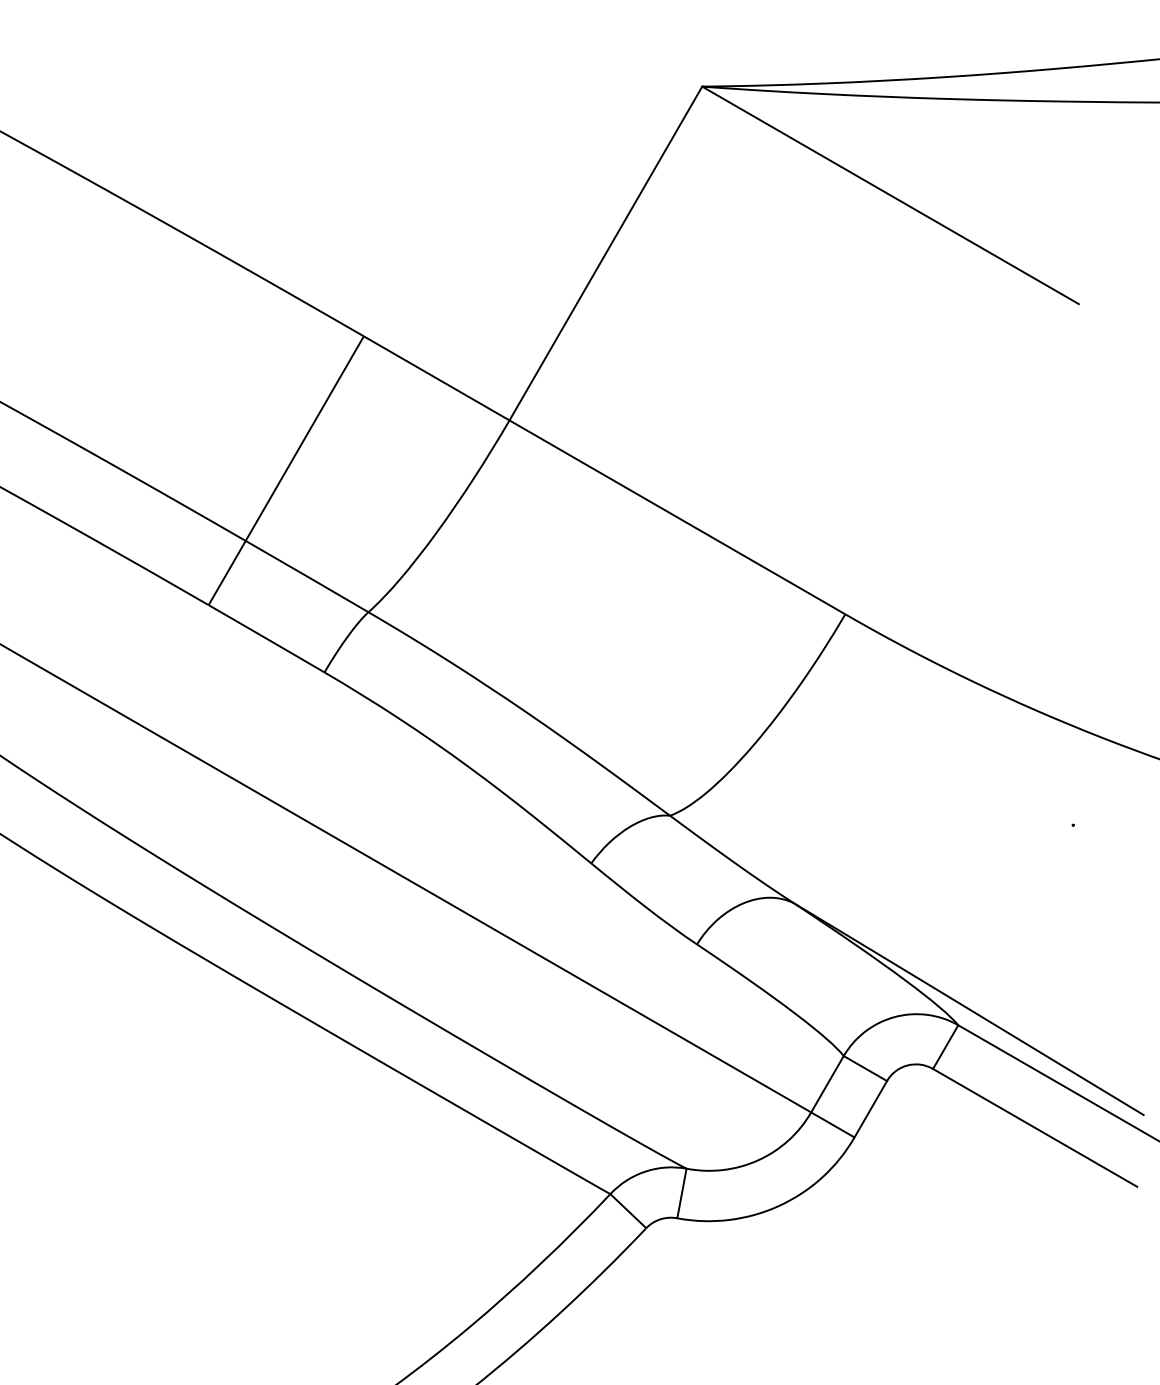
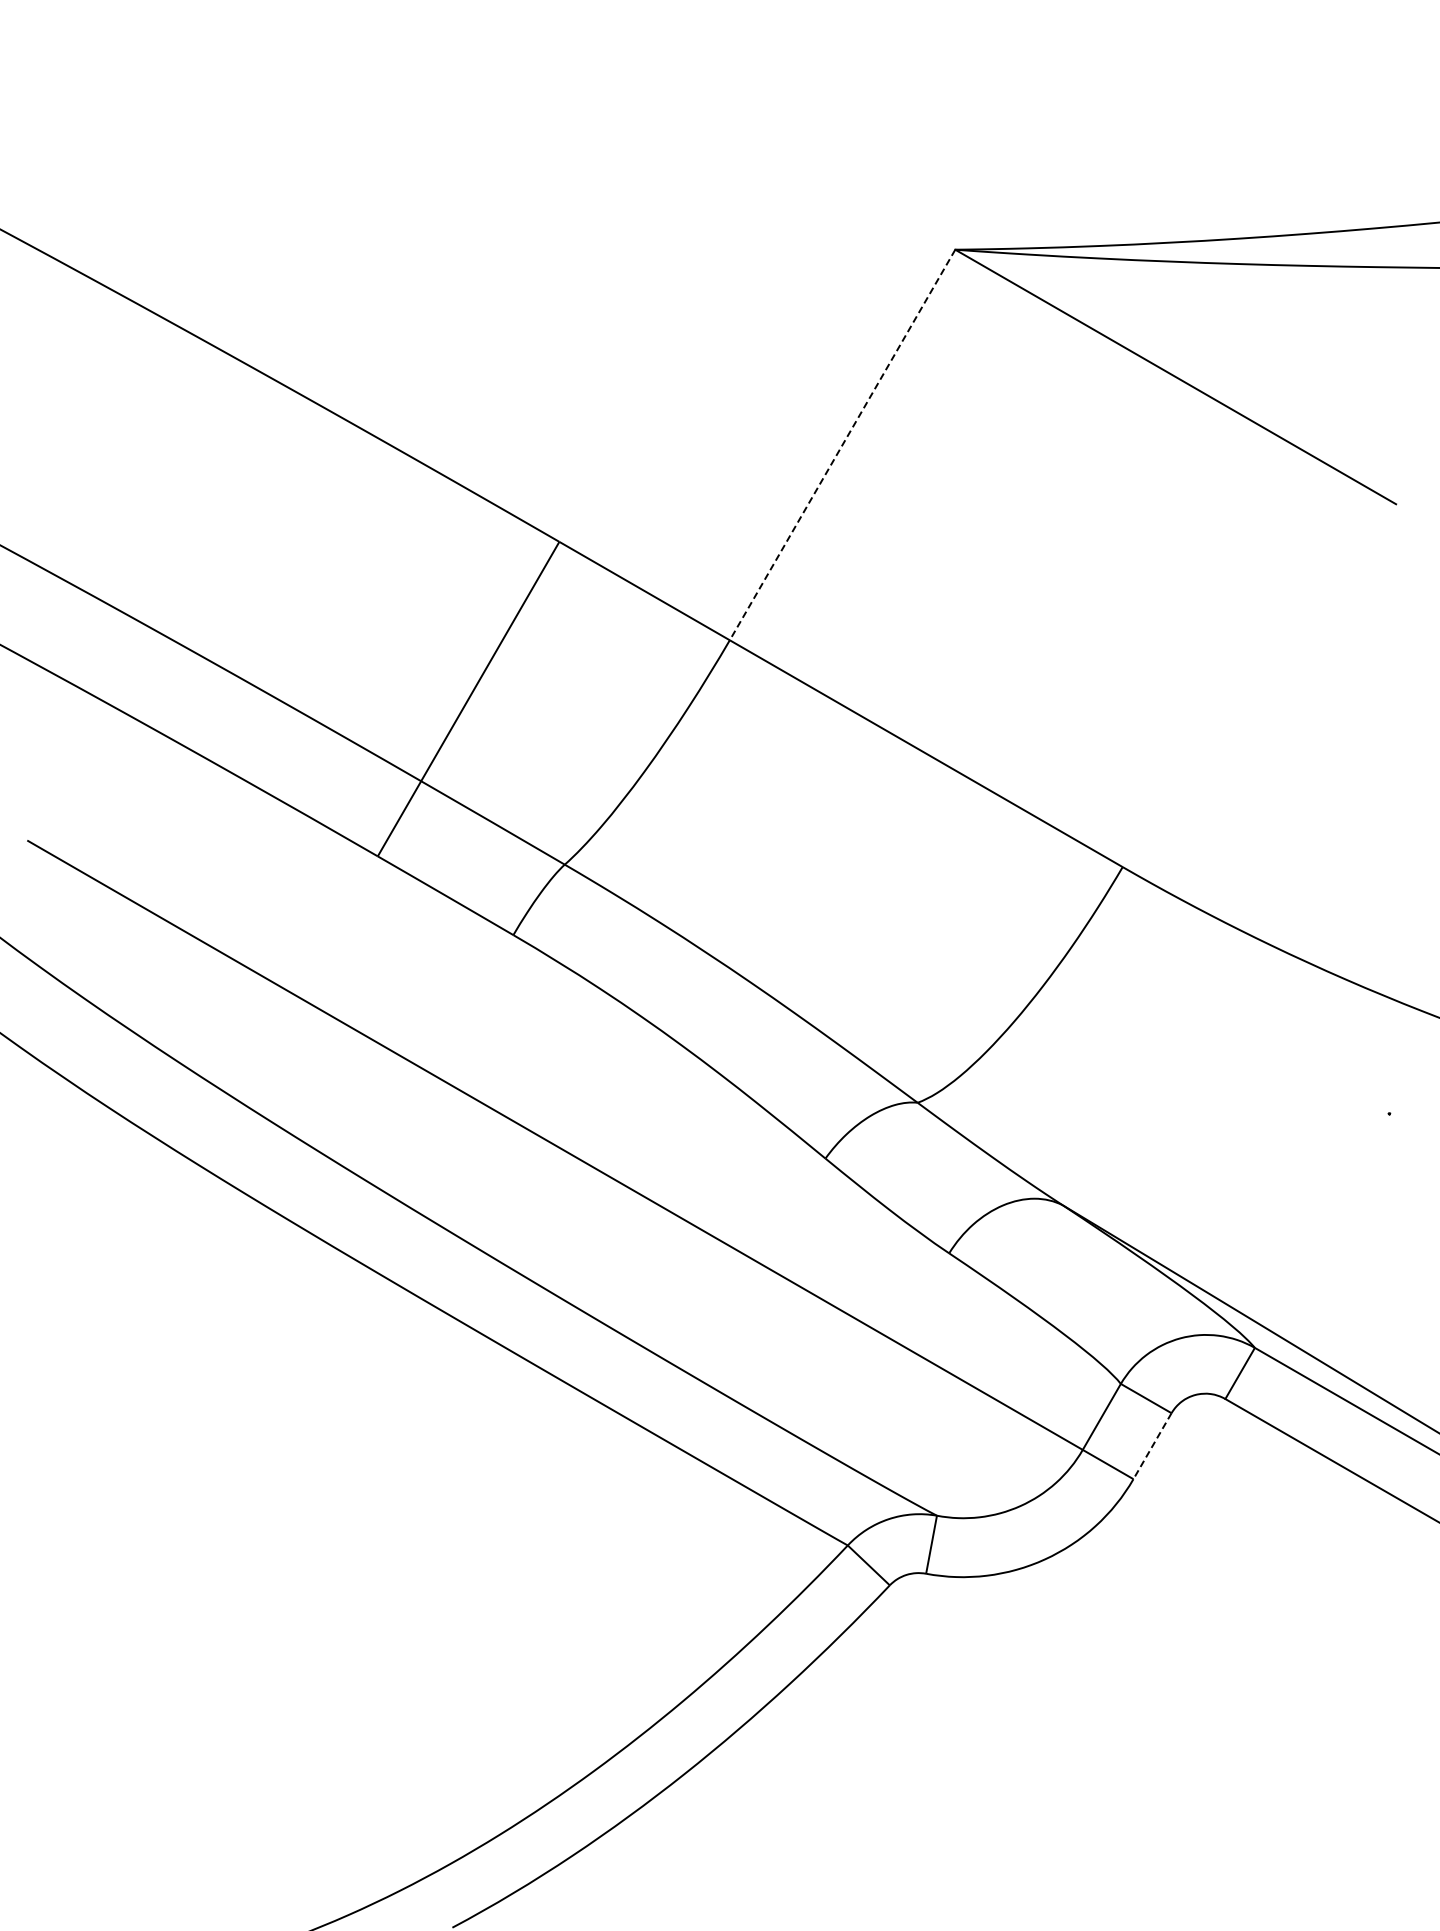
line: (605, 253) -> (842, 445), solid -> dashed
line: (870, 1109) -> (1152, 1446), solid -> dashed

